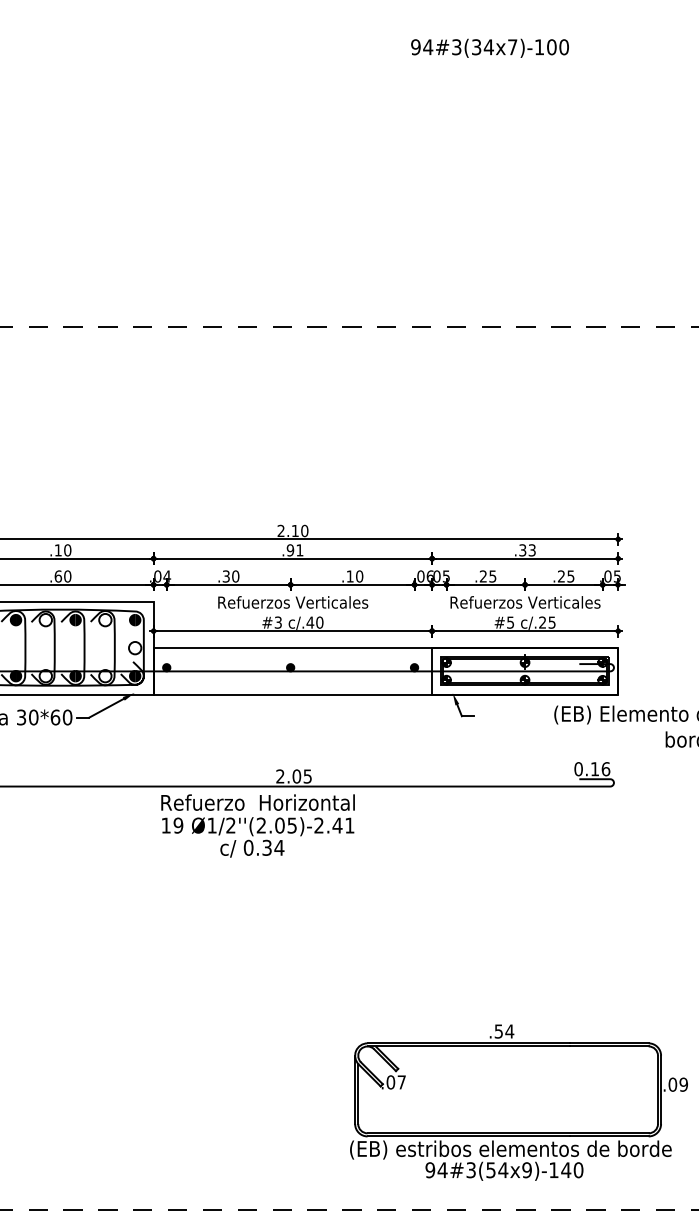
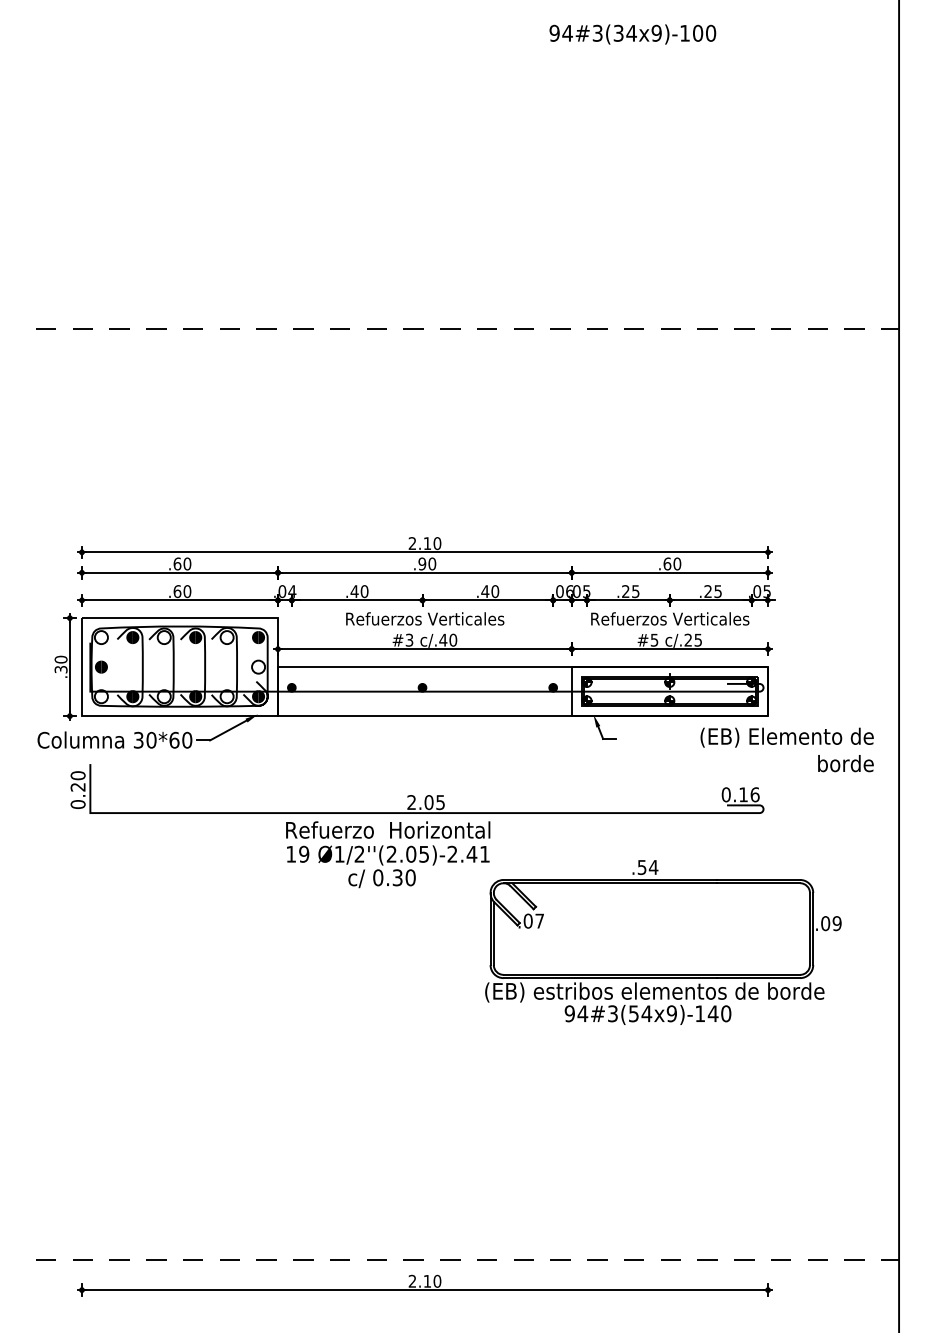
text: (512, 46) -> (656, 32), 94#3(34x7)-100 -> 94#3(34x9)-100
text: (58, 549) -> (177, 563), .10 -> .60
text: (300, 549) -> (432, 563), .91 -> .90
text: (527, 549) -> (672, 563), .33 -> .60
text: (226, 576) -> (354, 591), .30 -> .40
text: (350, 576) -> (485, 591), .10 -> .40
text: (279, 847) -> (410, 877), 0.34 -> 0.30
part: (519, 1102) -> (663, 942), moved

